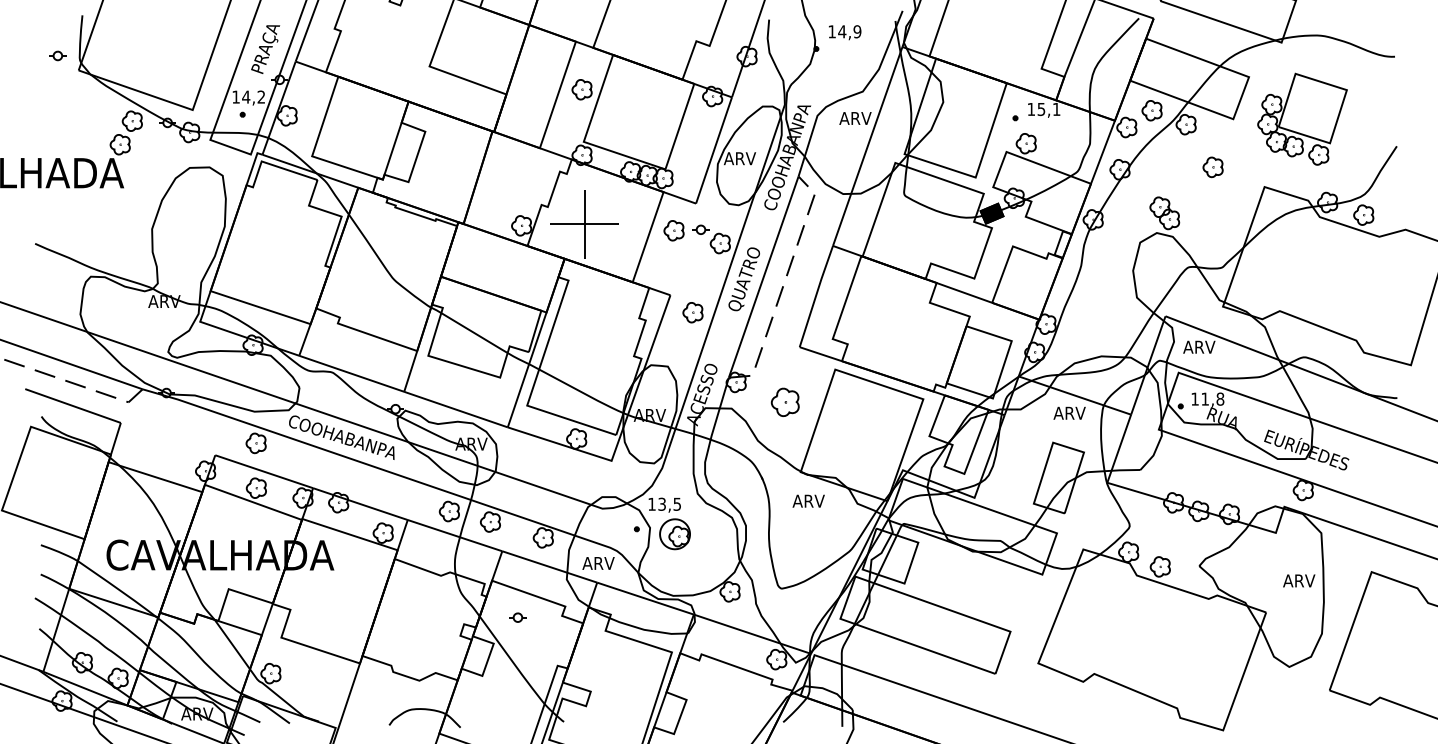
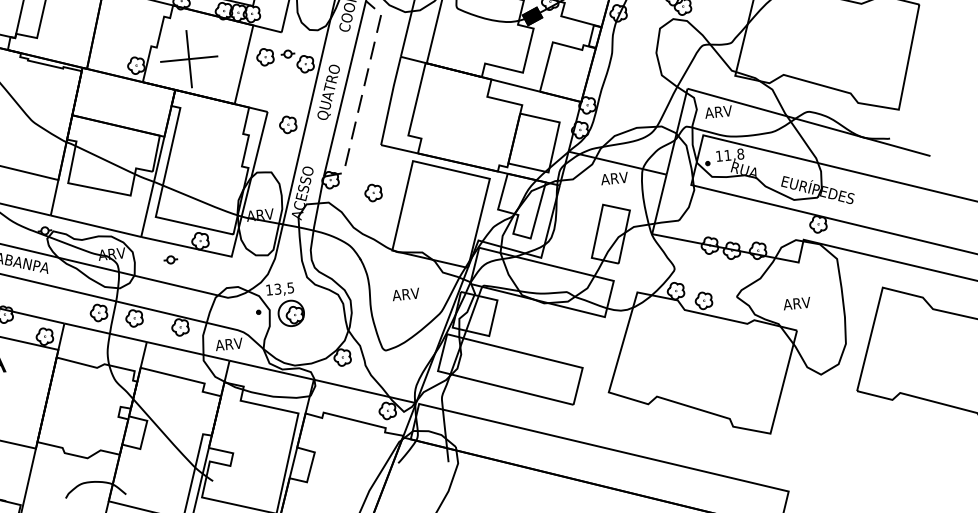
part: (784, 402) -> (372, 193), size x0.71
text: (808, 500) -> (405, 293), moved
text: (1299, 580) -> (797, 303), moved
part: (517, 617) -> (170, 259), moved

